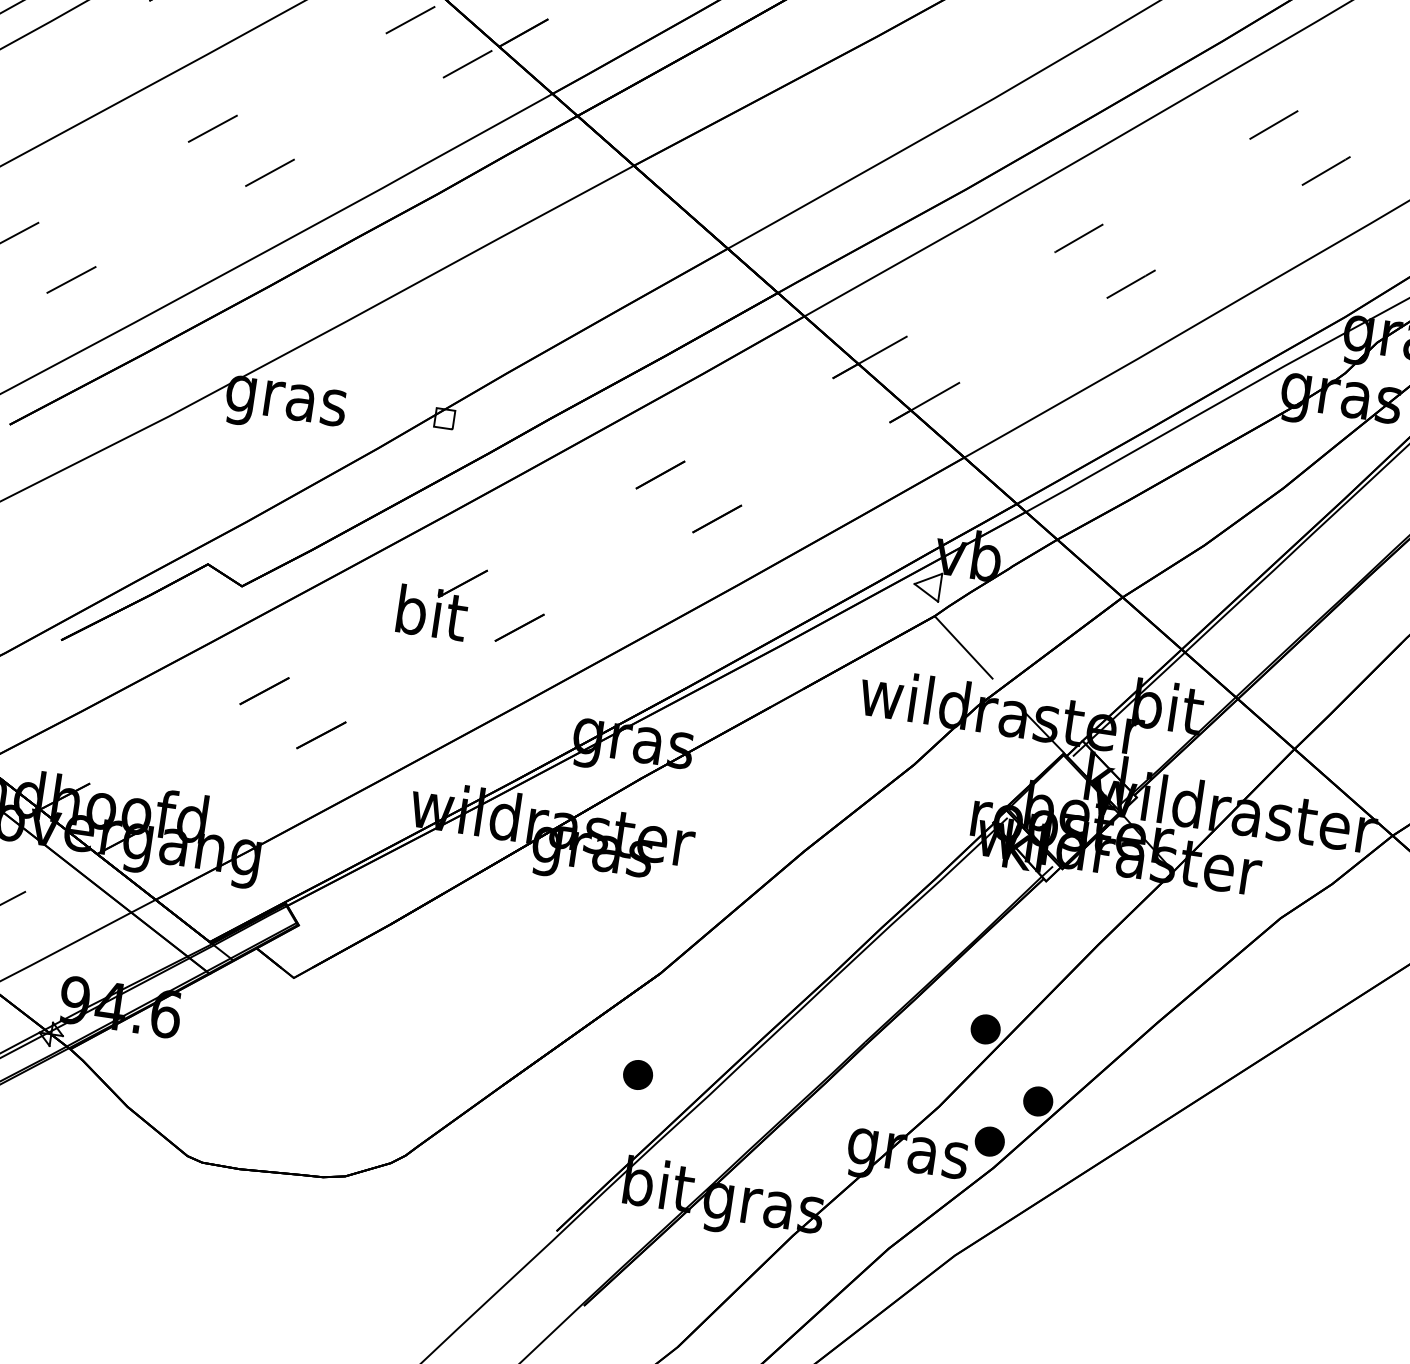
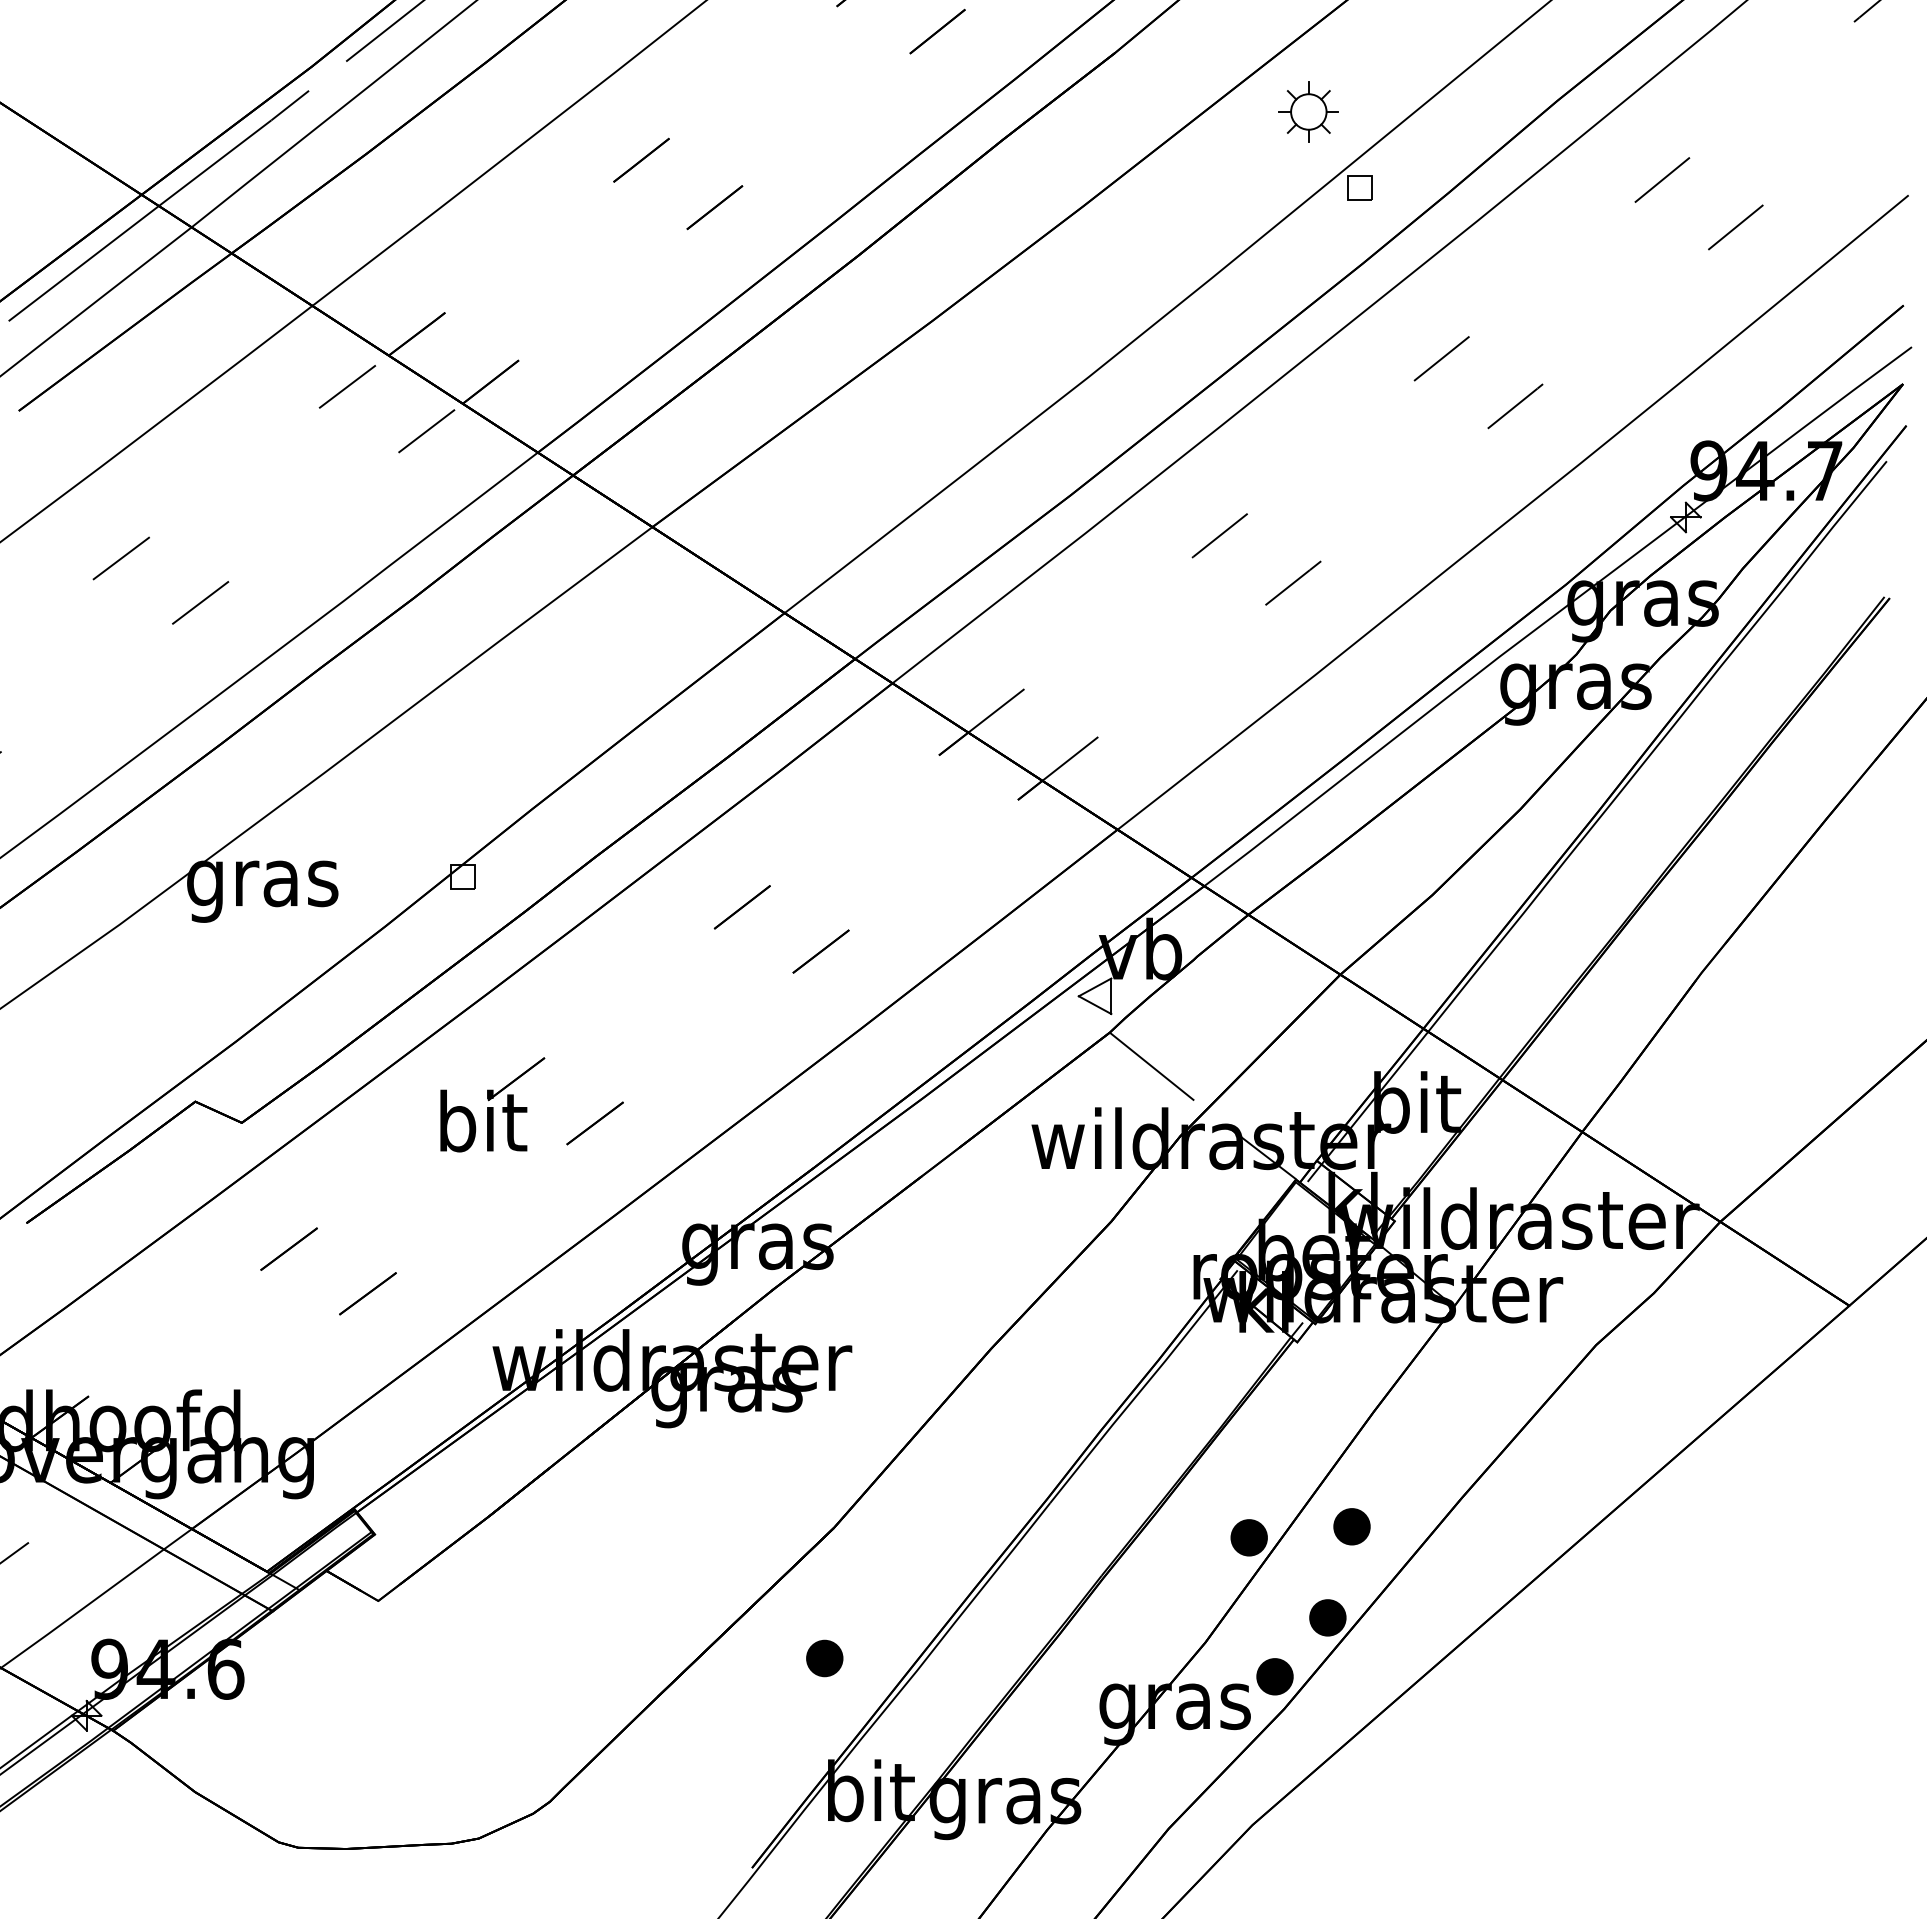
part: (1067, 1032) -> (1351, 1526), added

